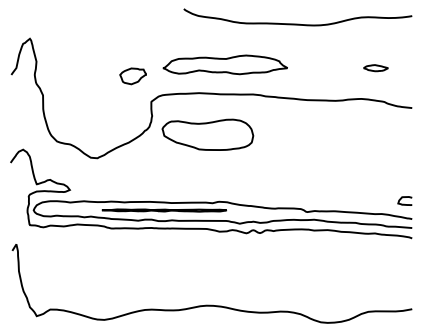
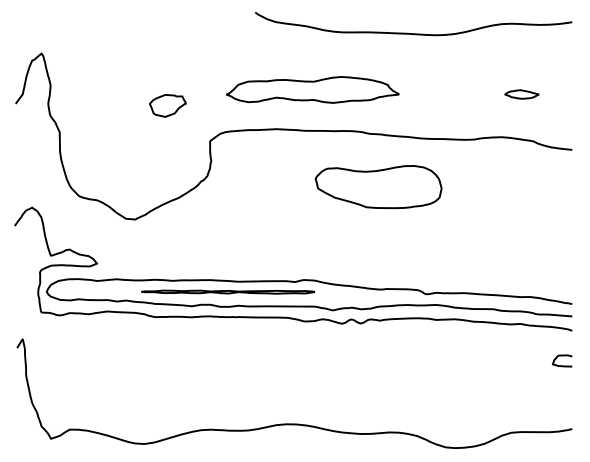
part: (132, 76) -> (167, 105), moved
part: (207, 135) -> (378, 187), moved
curve: (405, 197) -> (562, 356), moved

